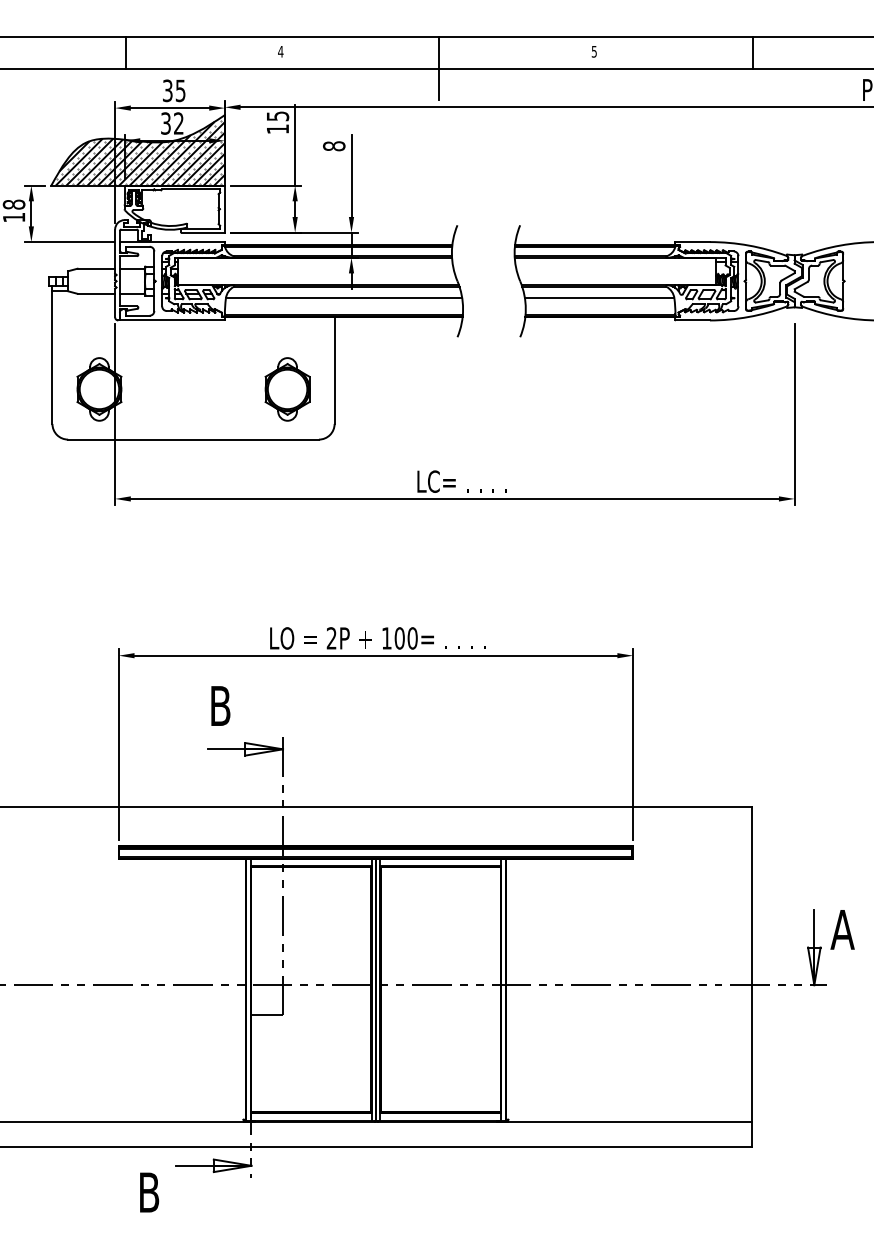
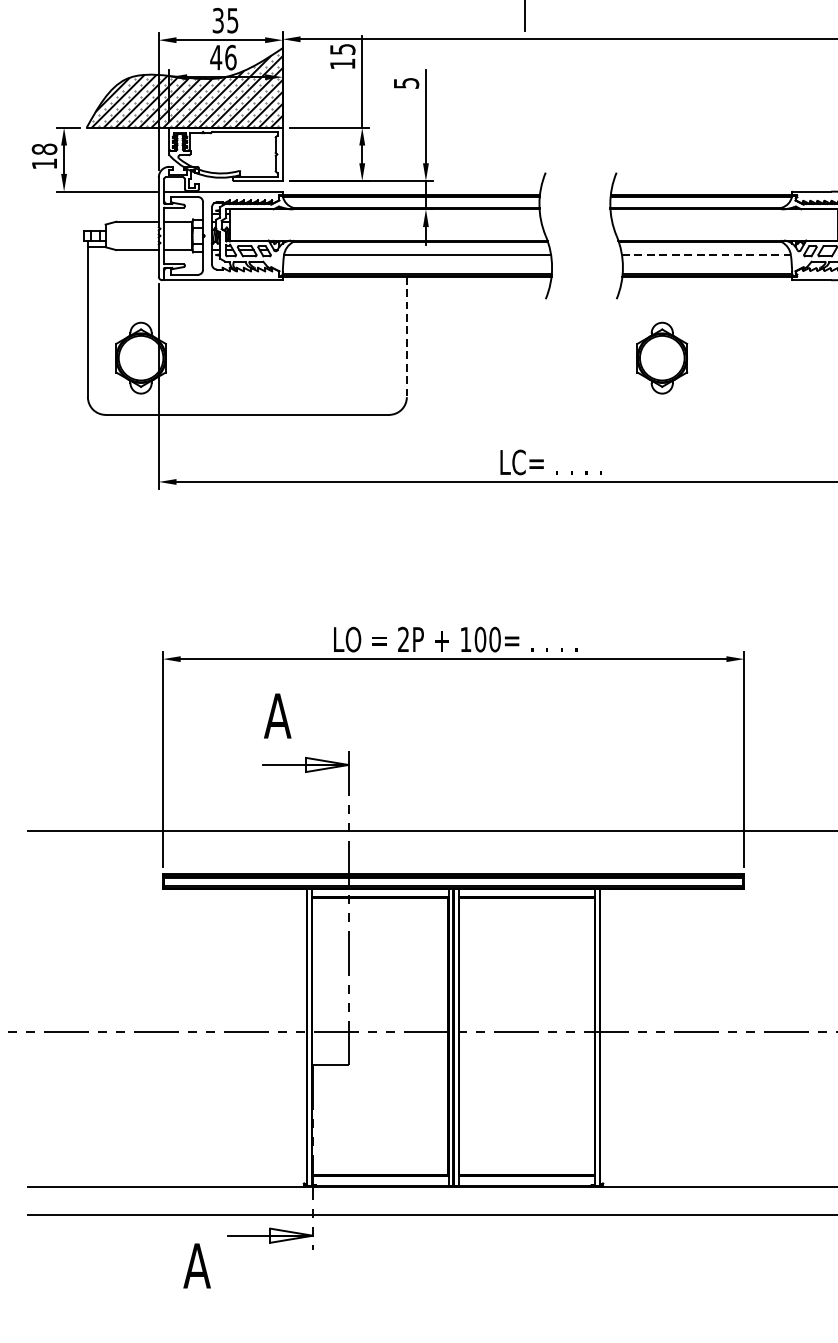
text: (172, 123) -> (223, 57), 32 -> 46
text: (334, 146) -> (406, 83), 8 -> 5
line: (599, 298) -> (706, 255), solid -> dashed
line: (334, 371) -> (406, 337), solid -> dashed
part: (287, 389) -> (662, 358), moved
text: (220, 705) -> (277, 715), B -> A
text: (149, 1192) -> (197, 1265), B -> A

